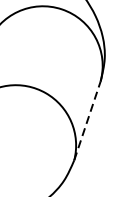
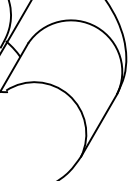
line: (87, 120) -> (99, 125), dashed -> solid

